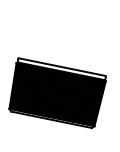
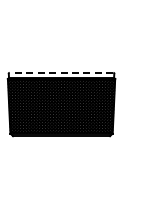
line: (62, 66) -> (61, 72), solid -> dashed

